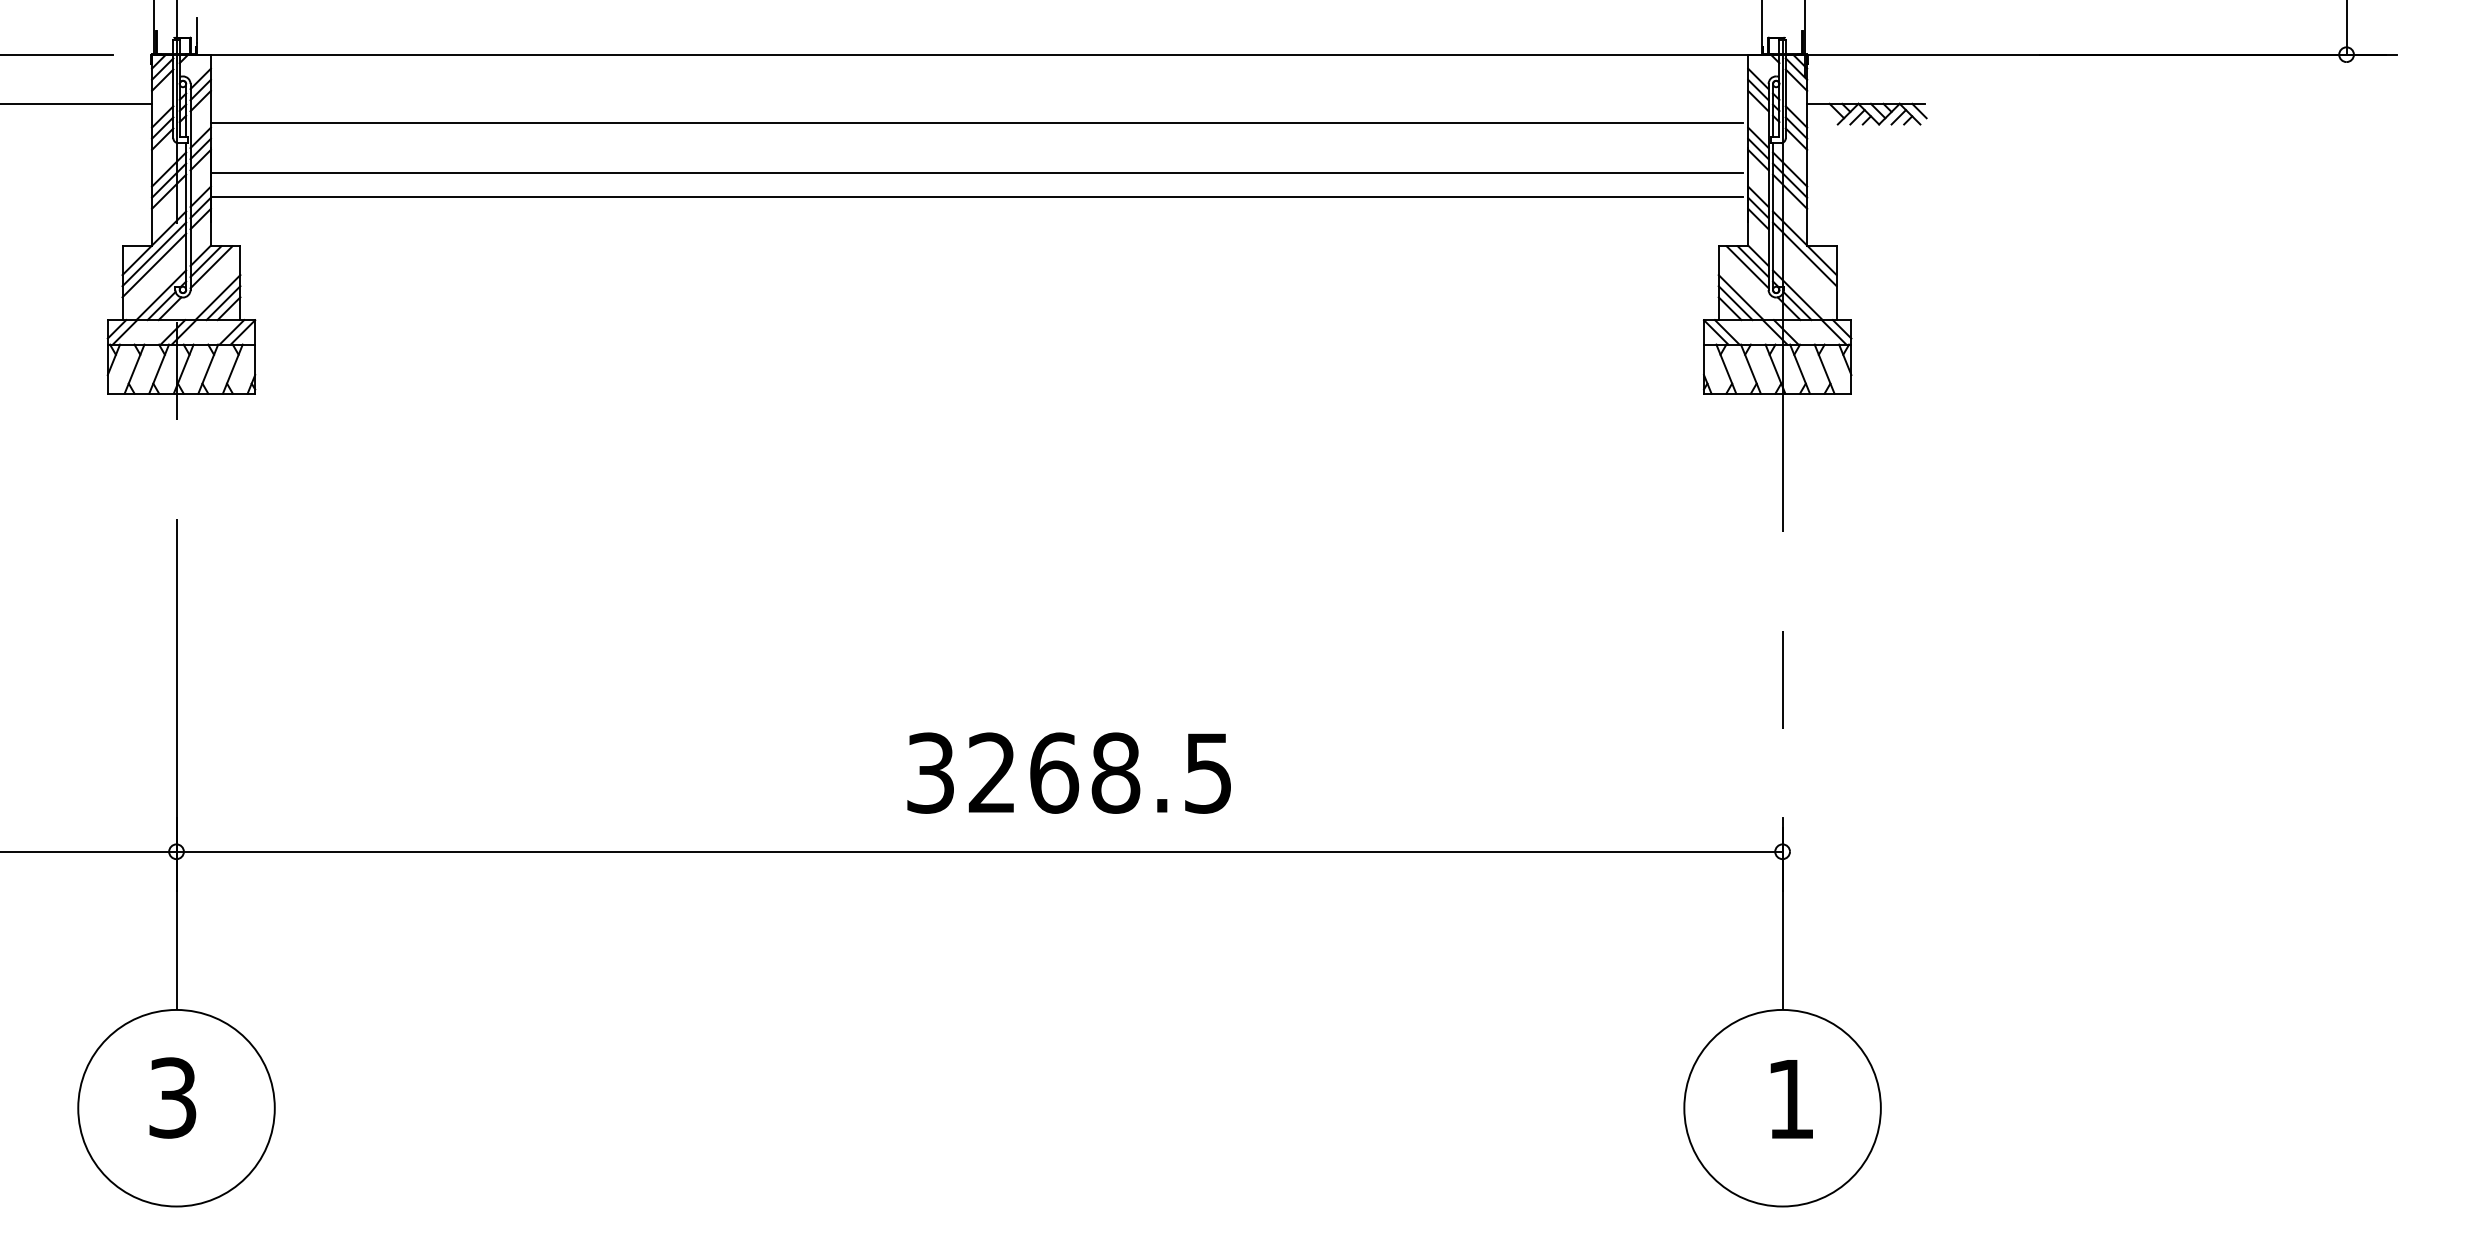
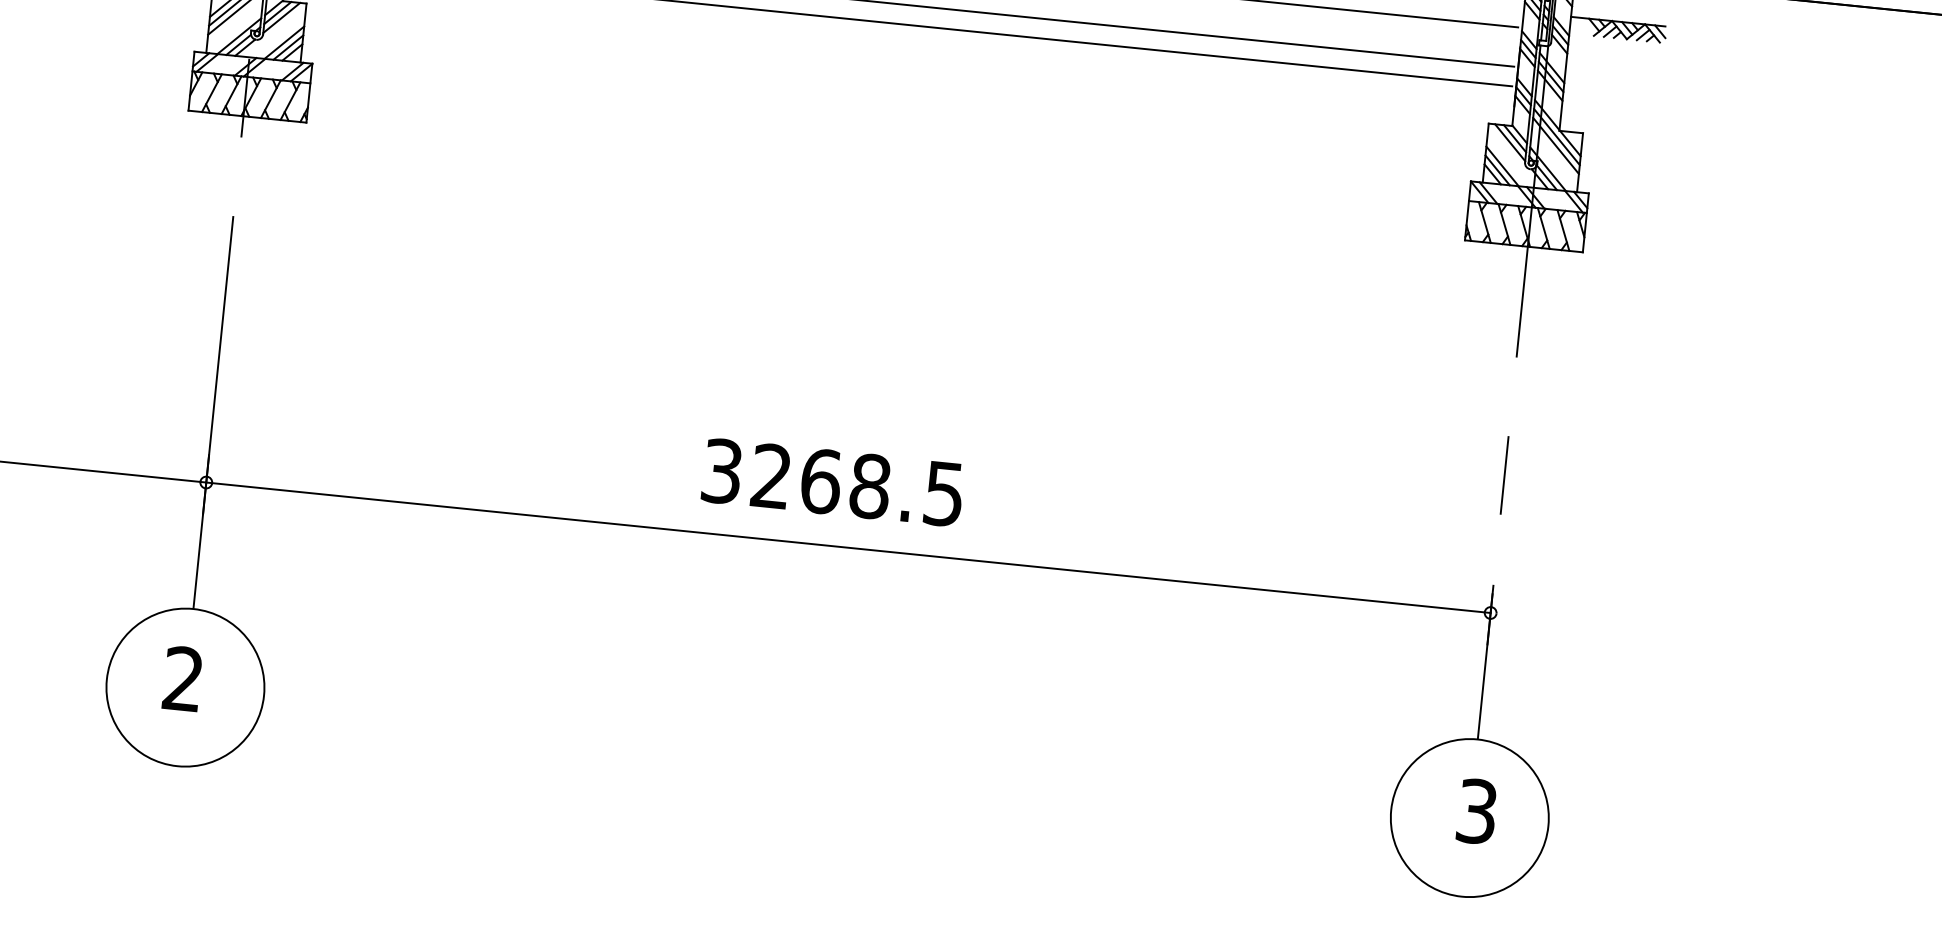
line: (1804, 265) -> (1555, 145), added
text: (1068, 772) -> (832, 482), moved
text: (172, 1097) -> (183, 678), 3 -> 2
text: (1790, 1098) -> (1476, 810), 1 -> 3

